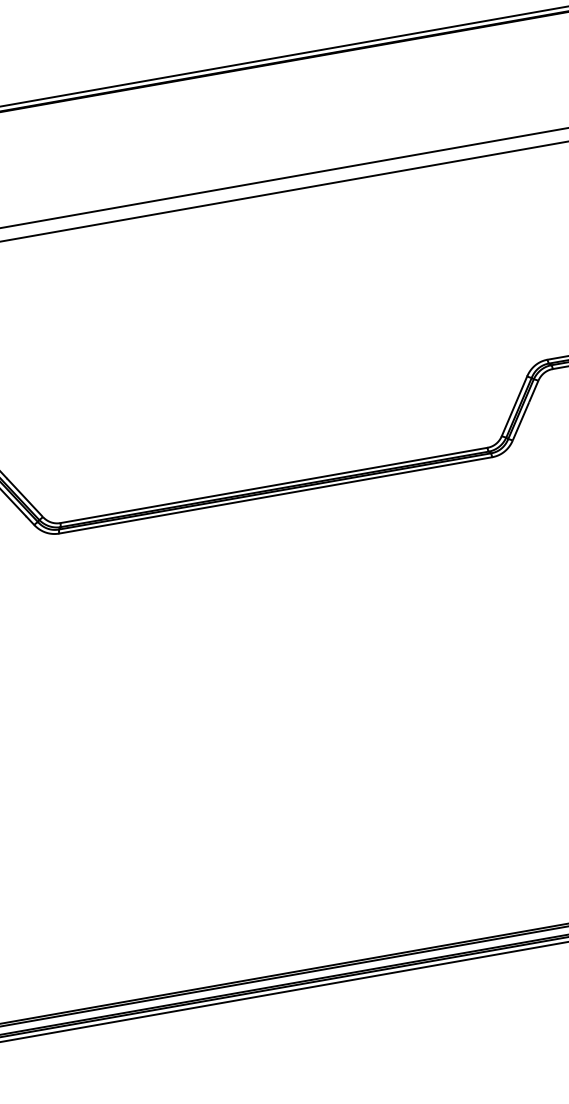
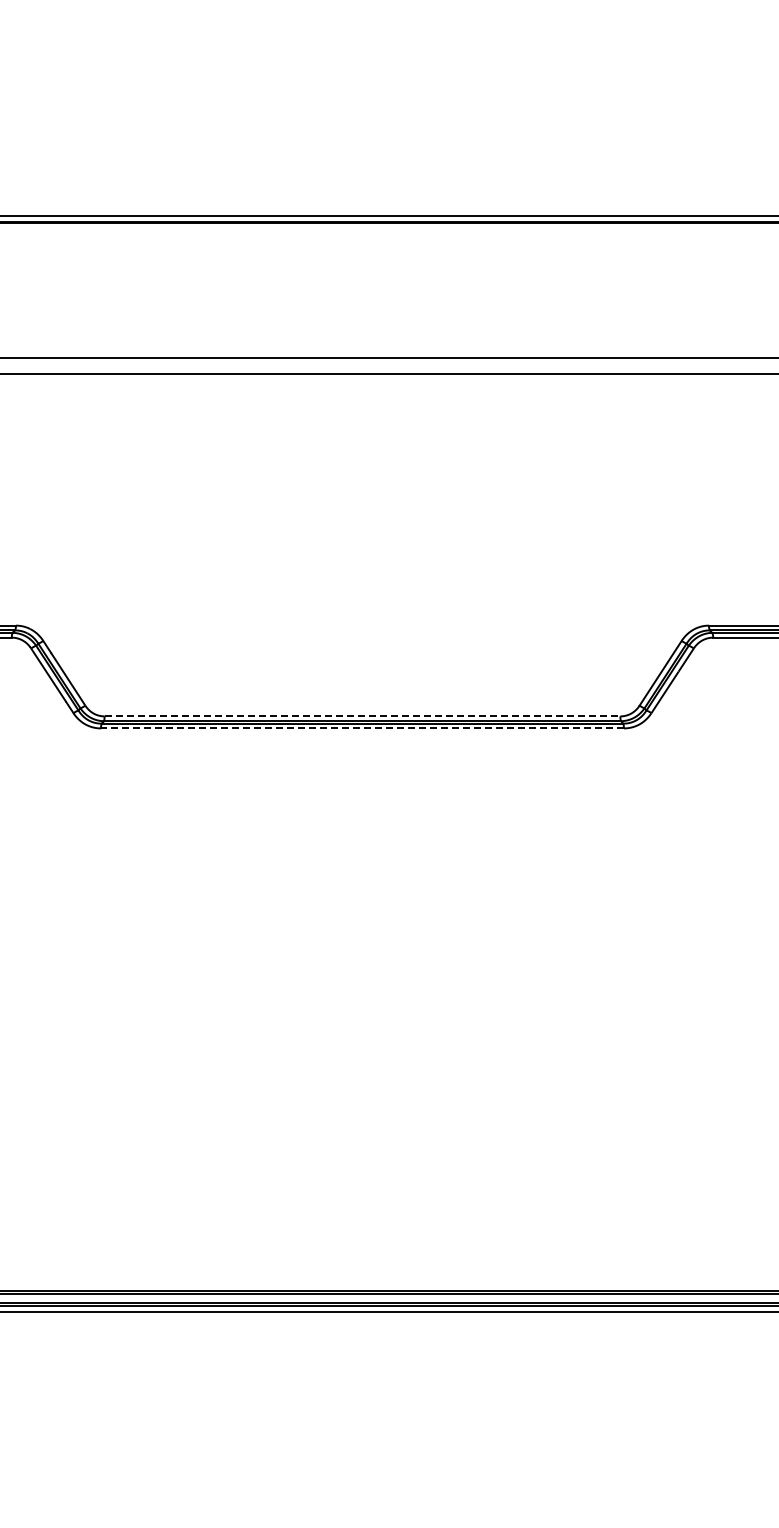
line: (273, 485) -> (362, 716), solid -> dashed
line: (275, 495) -> (362, 728), solid -> dashed

